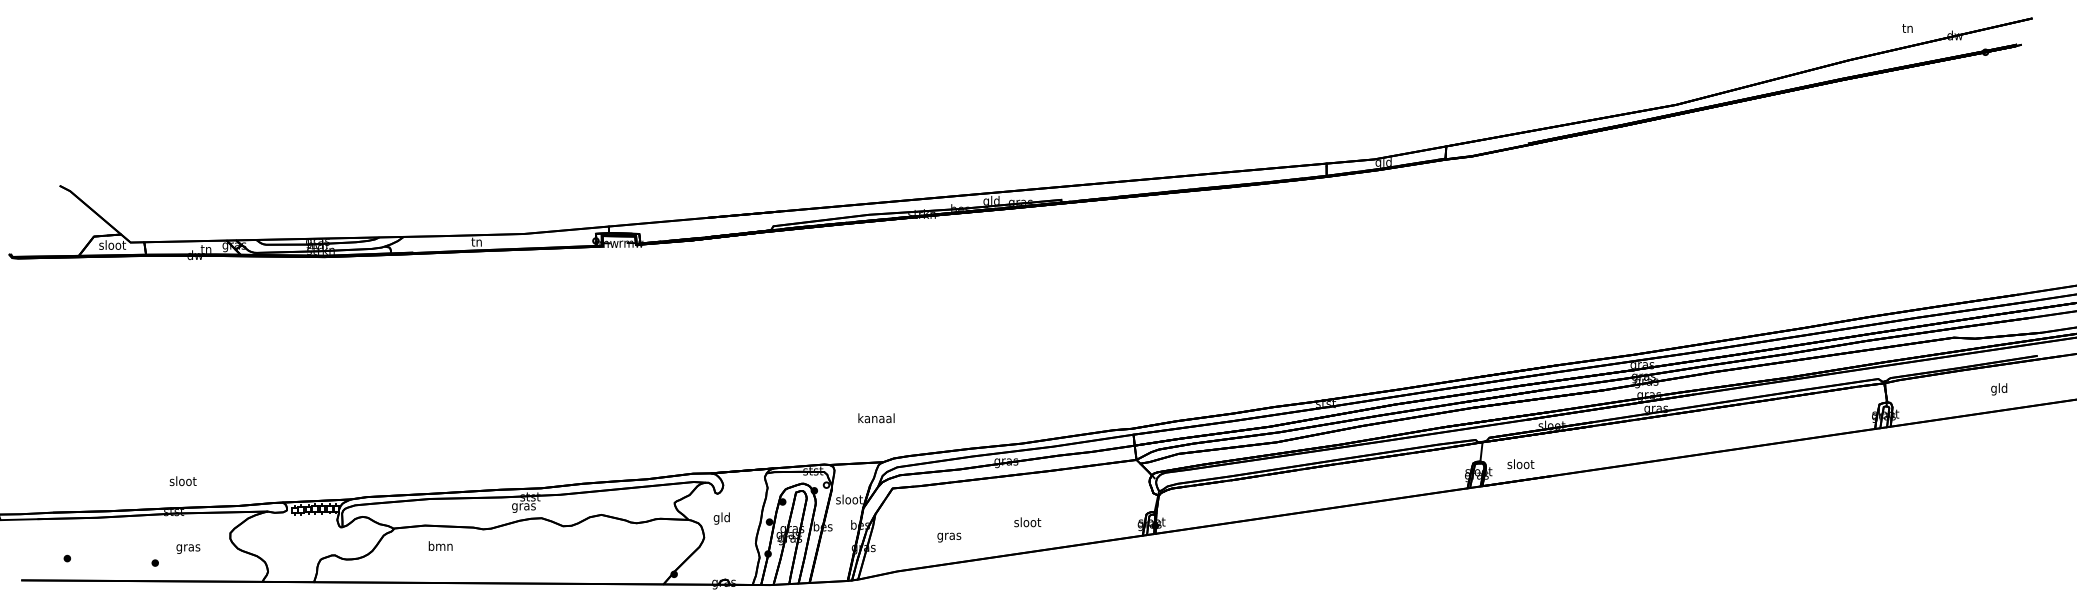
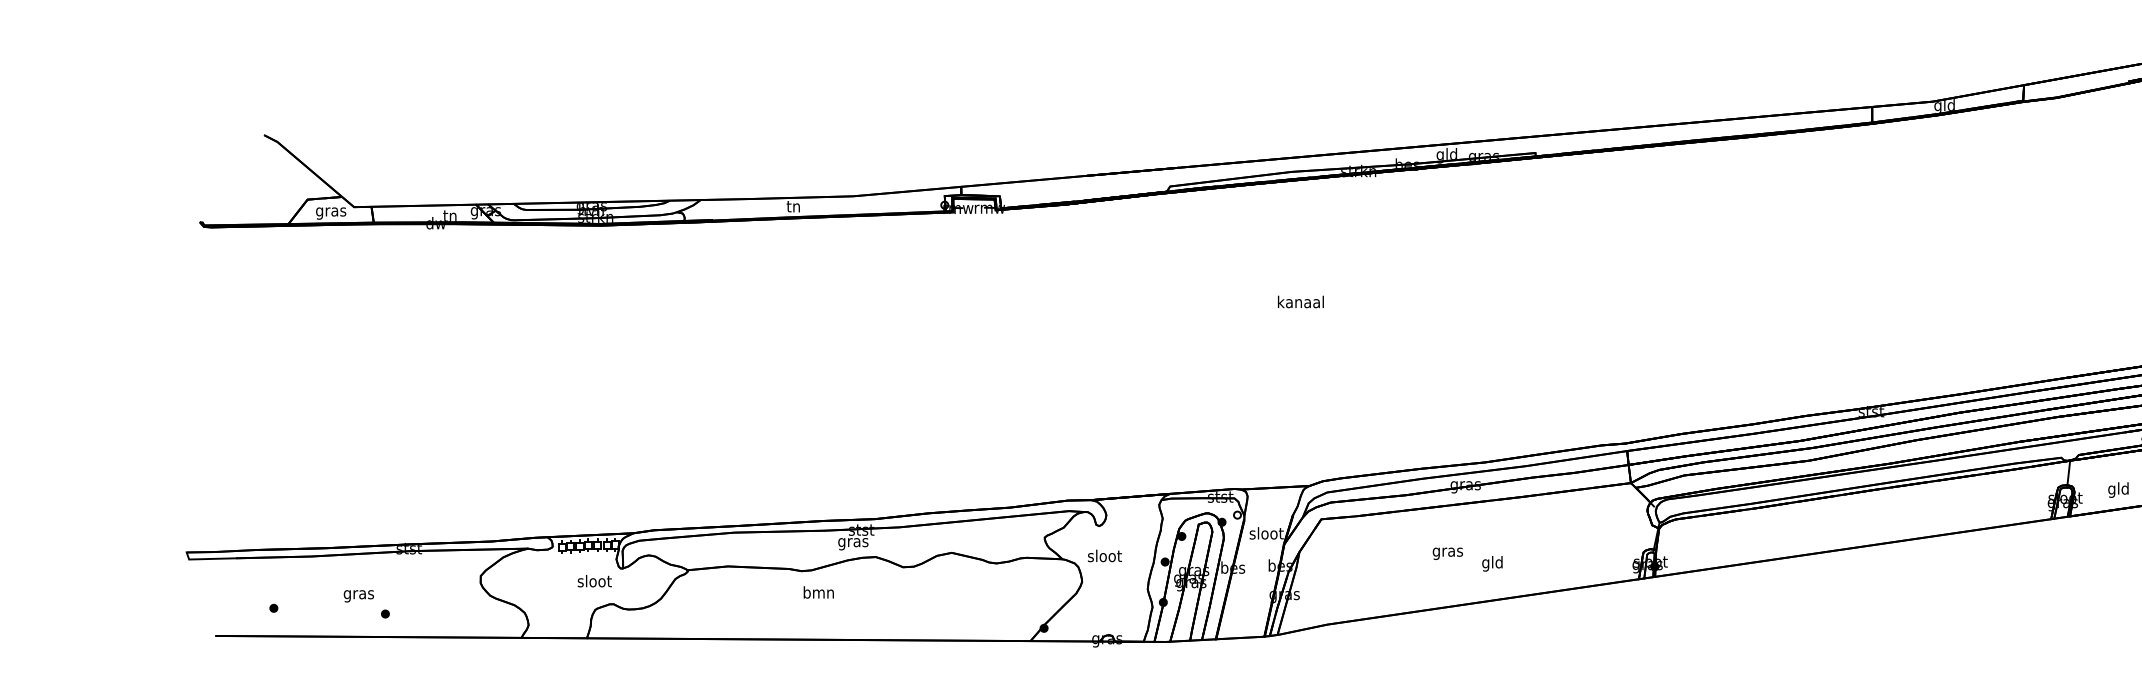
text: (112, 246) -> (331, 212), sloot -> gras
text: (876, 418) -> (1300, 302), moved
text: (1520, 465) -> (2118, 490), sloot -> gld
text: (182, 481) -> (593, 581), moved
text: (721, 518) -> (1104, 557), gld -> sloot
text: (1027, 523) -> (1492, 563), sloot -> gld
text: (949, 537) -> (1448, 553), moved
text: (440, 545) -> (818, 591), moved
text: (188, 548) -> (359, 595), moved

